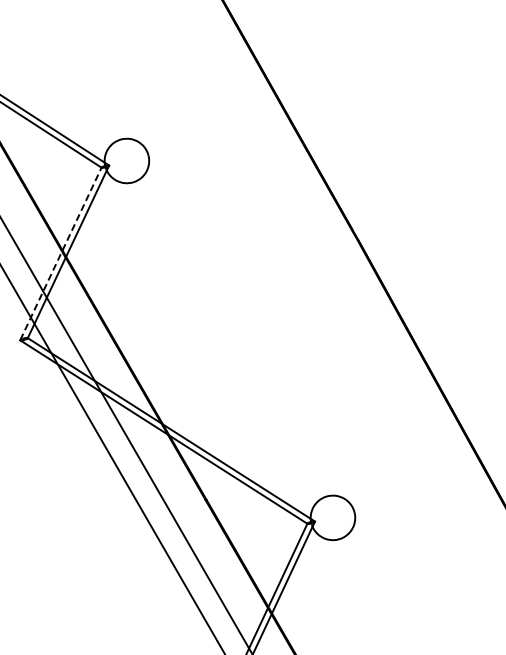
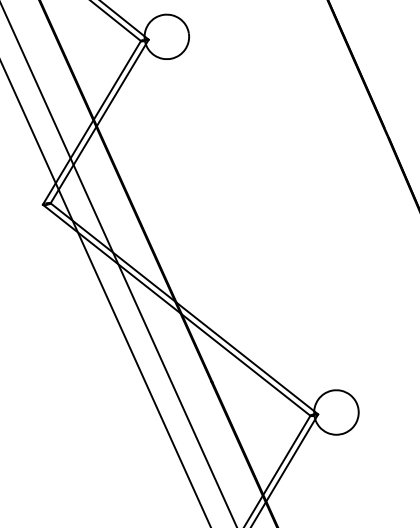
line: (61, 253) -> (92, 122), dashed -> solid

